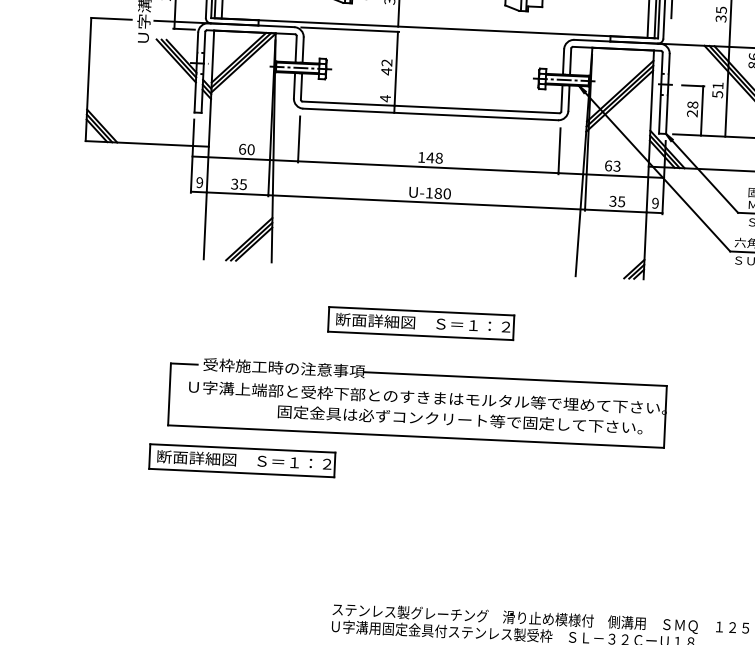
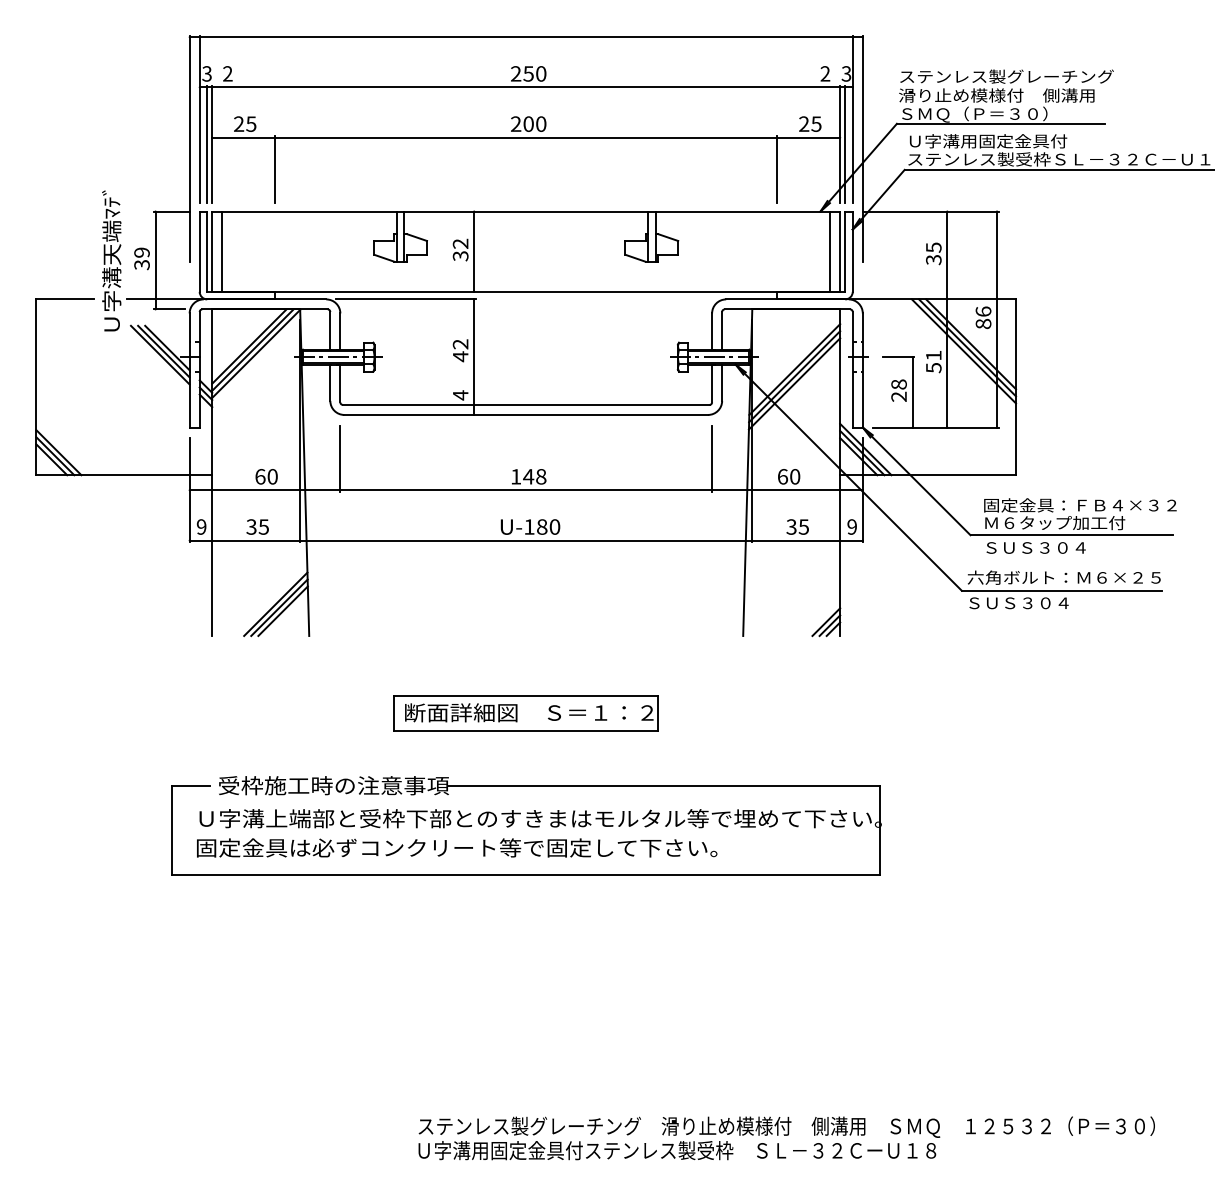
text: (617, 166) -> (795, 476), 63 -> 60
text: (460, 419) -> (457, 847), moved
part: (241, 460) -> (279, 920), removed

